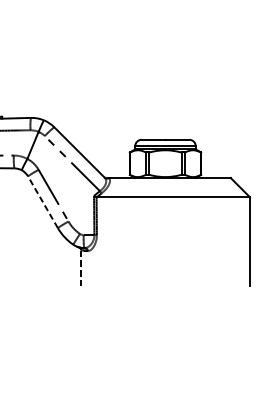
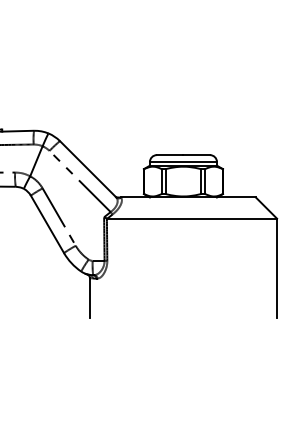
line: (43, 201) -> (47, 223), dashed -> solid
line: (80, 268) -> (89, 297), dashed -> solid

